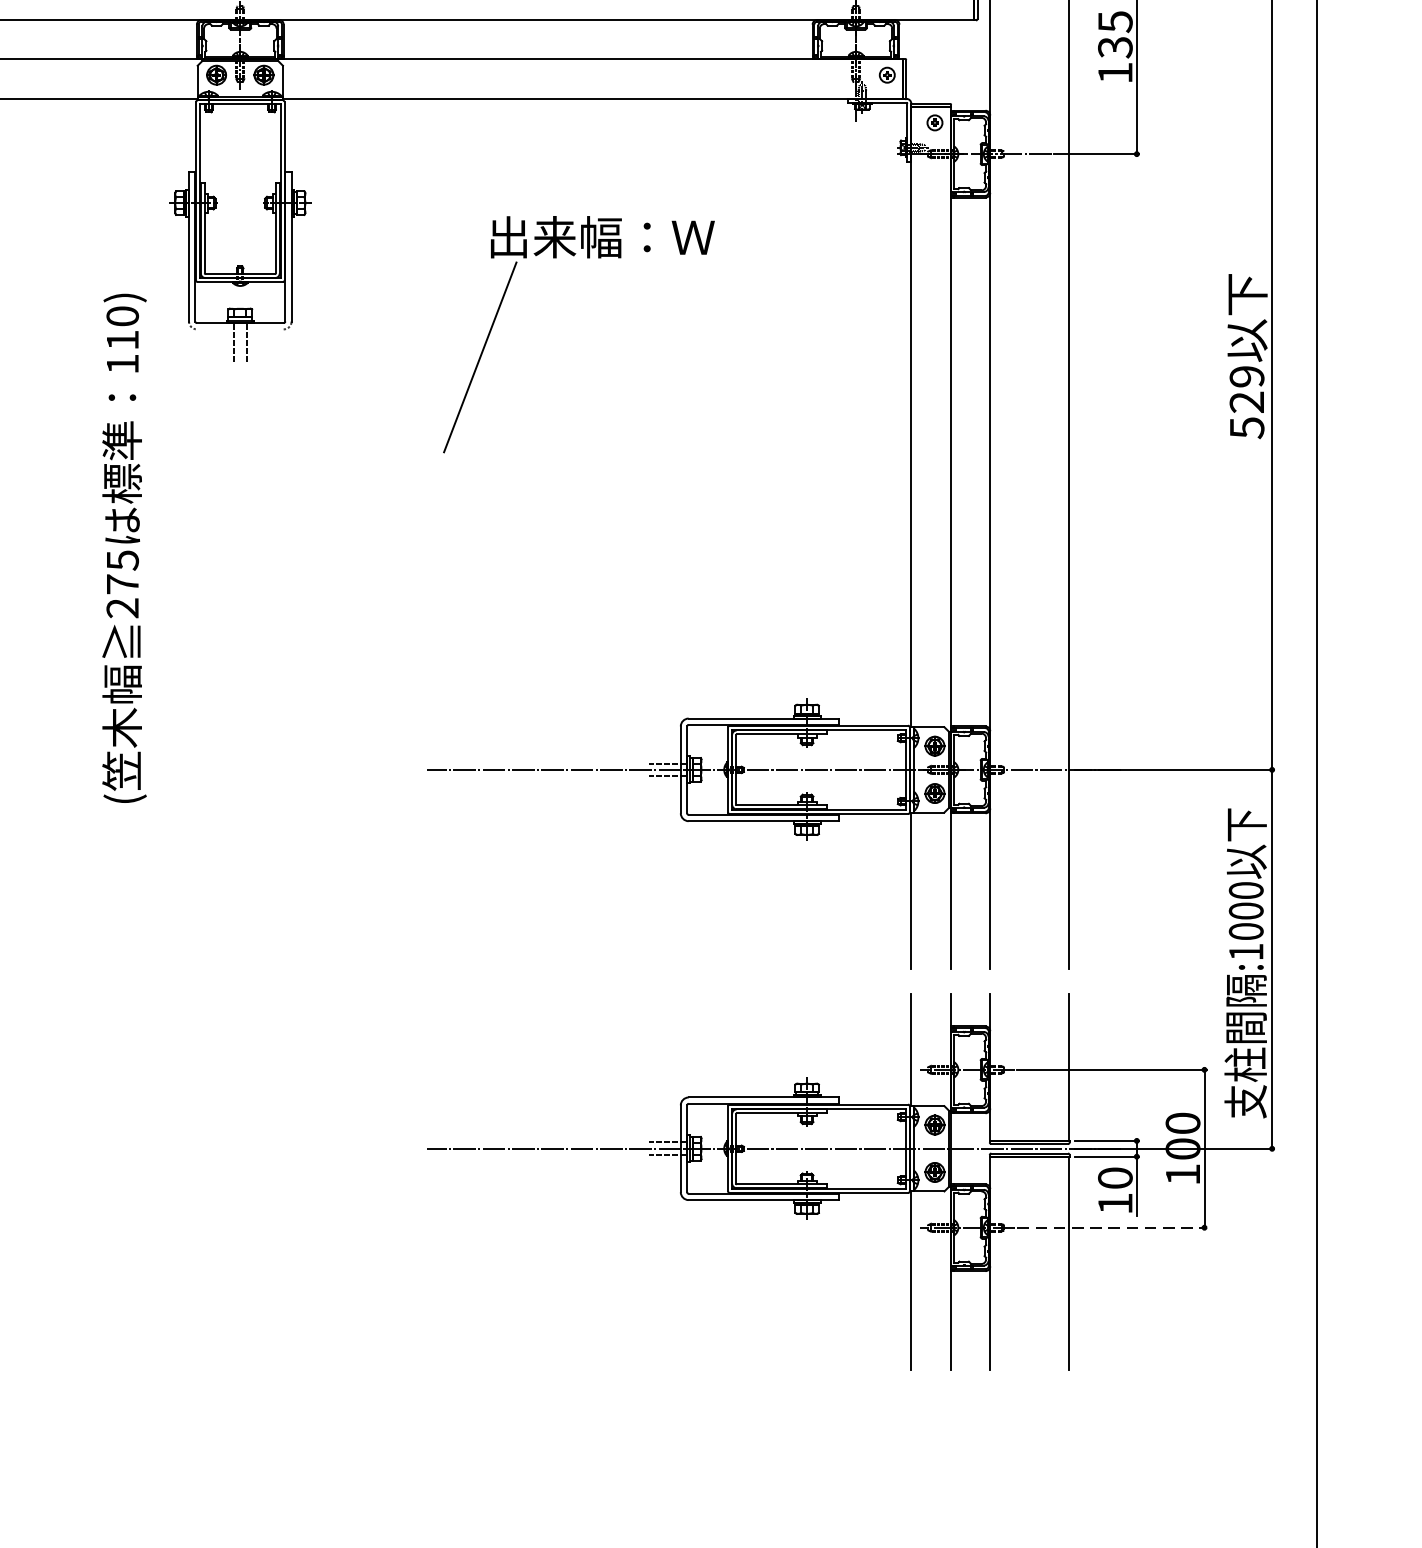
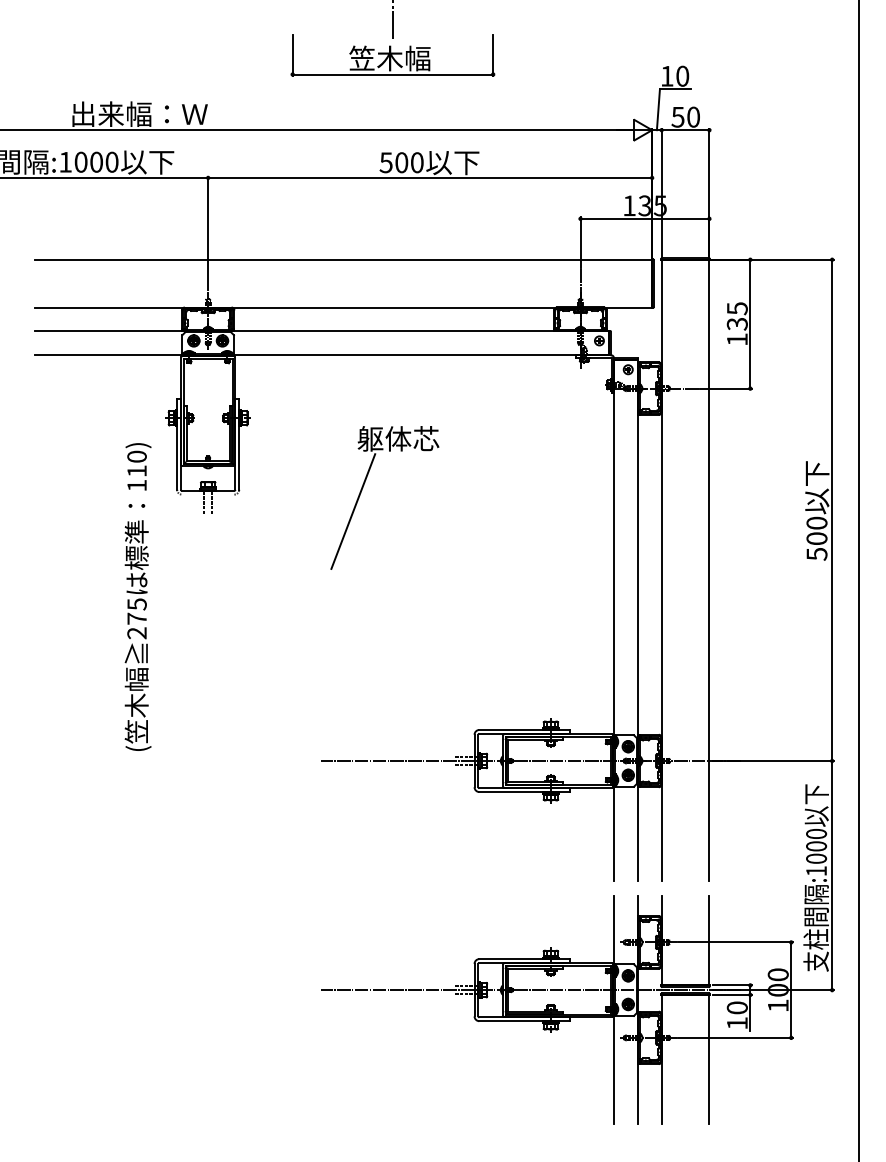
text: (601, 236) -> (426, 438), 出来幅：Ｗ -> 躯体芯
text: (1246, 388) -> (816, 530), 529 -> 500
text: (123, 547) -> (137, 596), moved
line: (1112, 1227) -> (735, 1037), dashed -> solid

